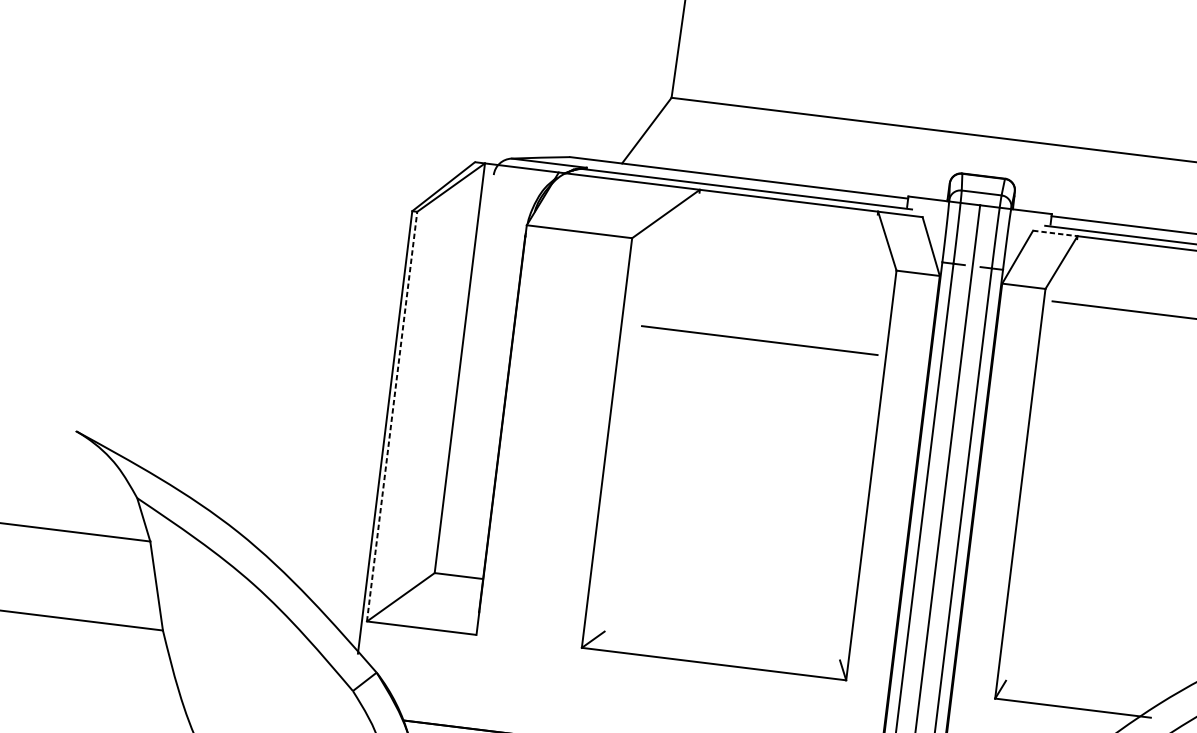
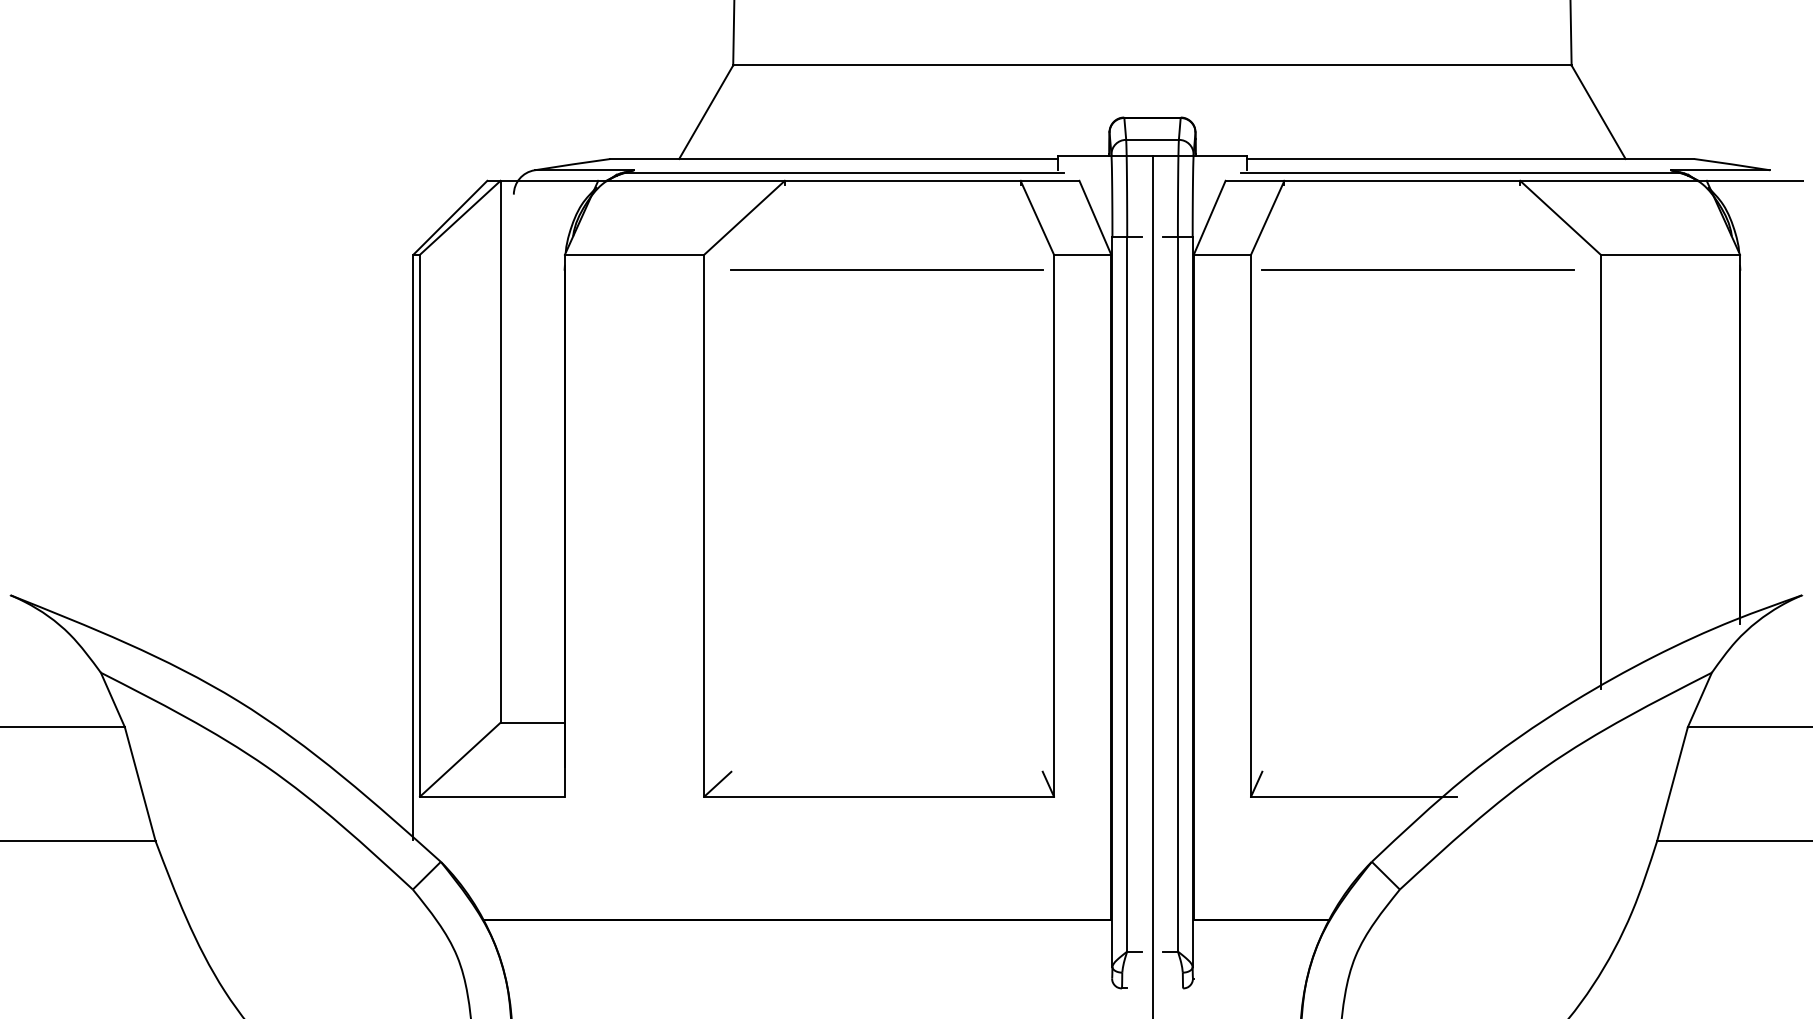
line: (1055, 233) -> (1255, 180), dashed -> solid
line: (759, 340) -> (886, 269), moved
line: (392, 416) -> (420, 525), dashed -> solid

